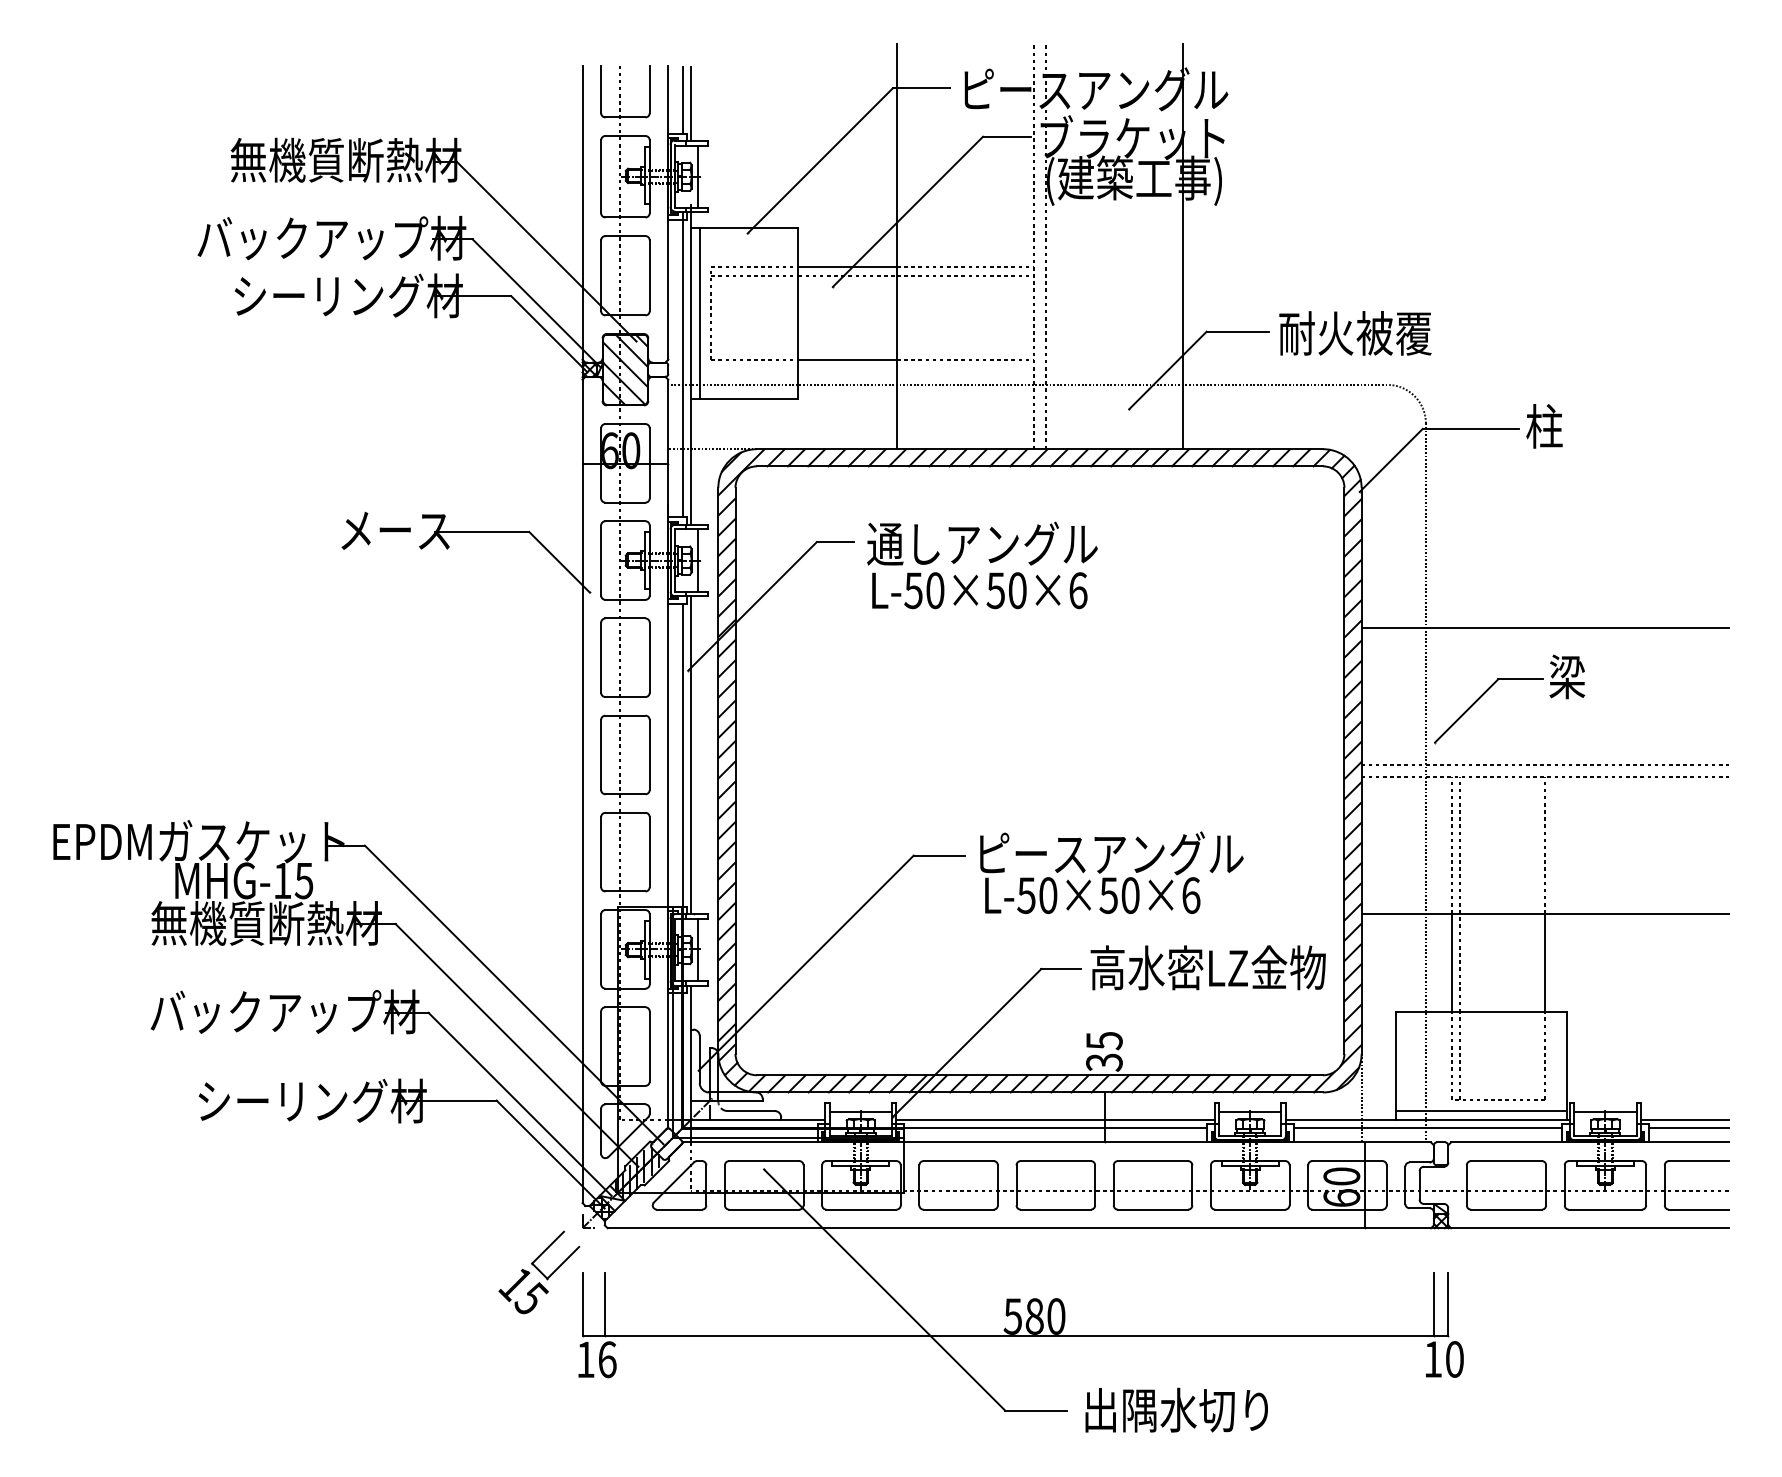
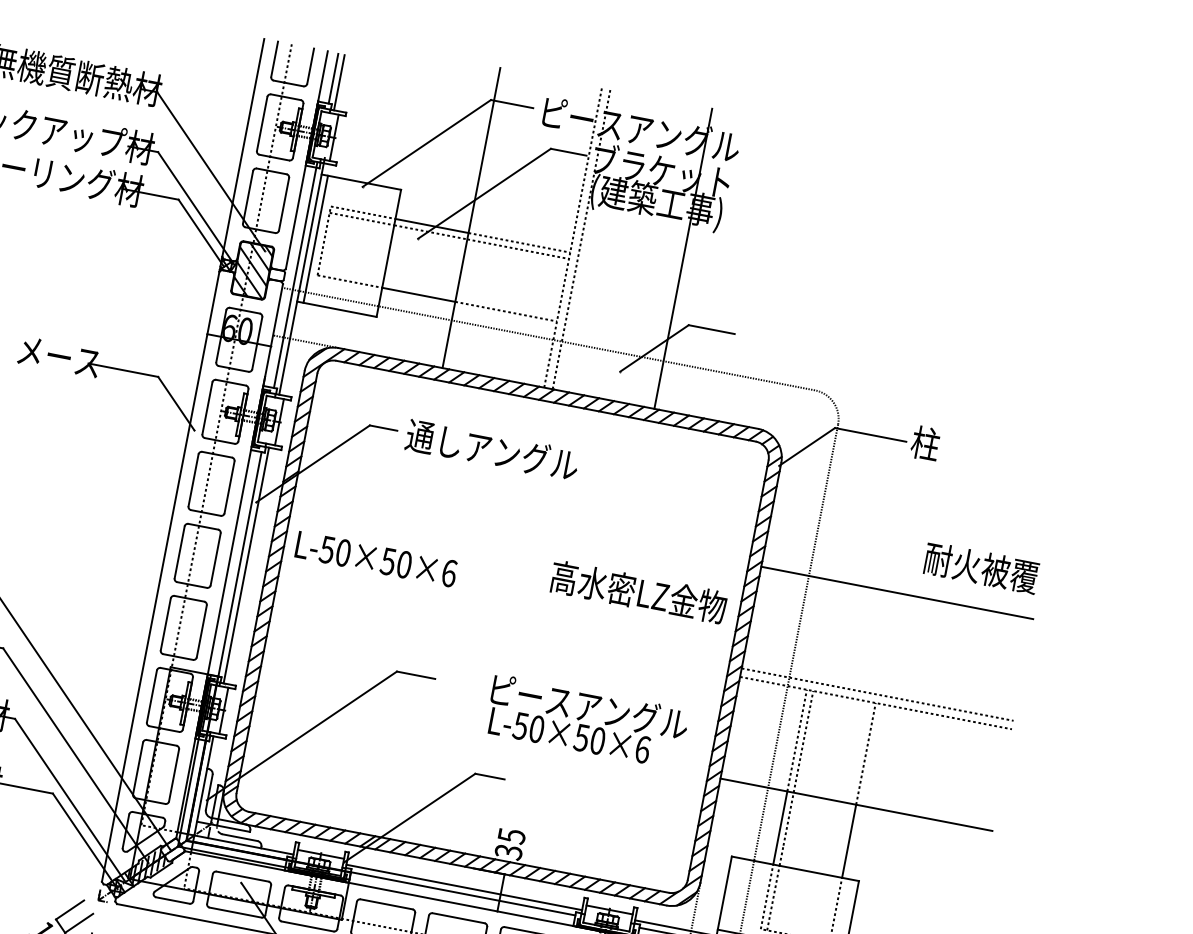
text: (1355, 333) -> (981, 568), moved
text: (979, 590) -> (376, 559), moved
part: (1509, 679) -> (863, 626), removed
text: (1111, 872) -> (587, 721), moved
text: (1207, 967) -> (638, 591), moved

